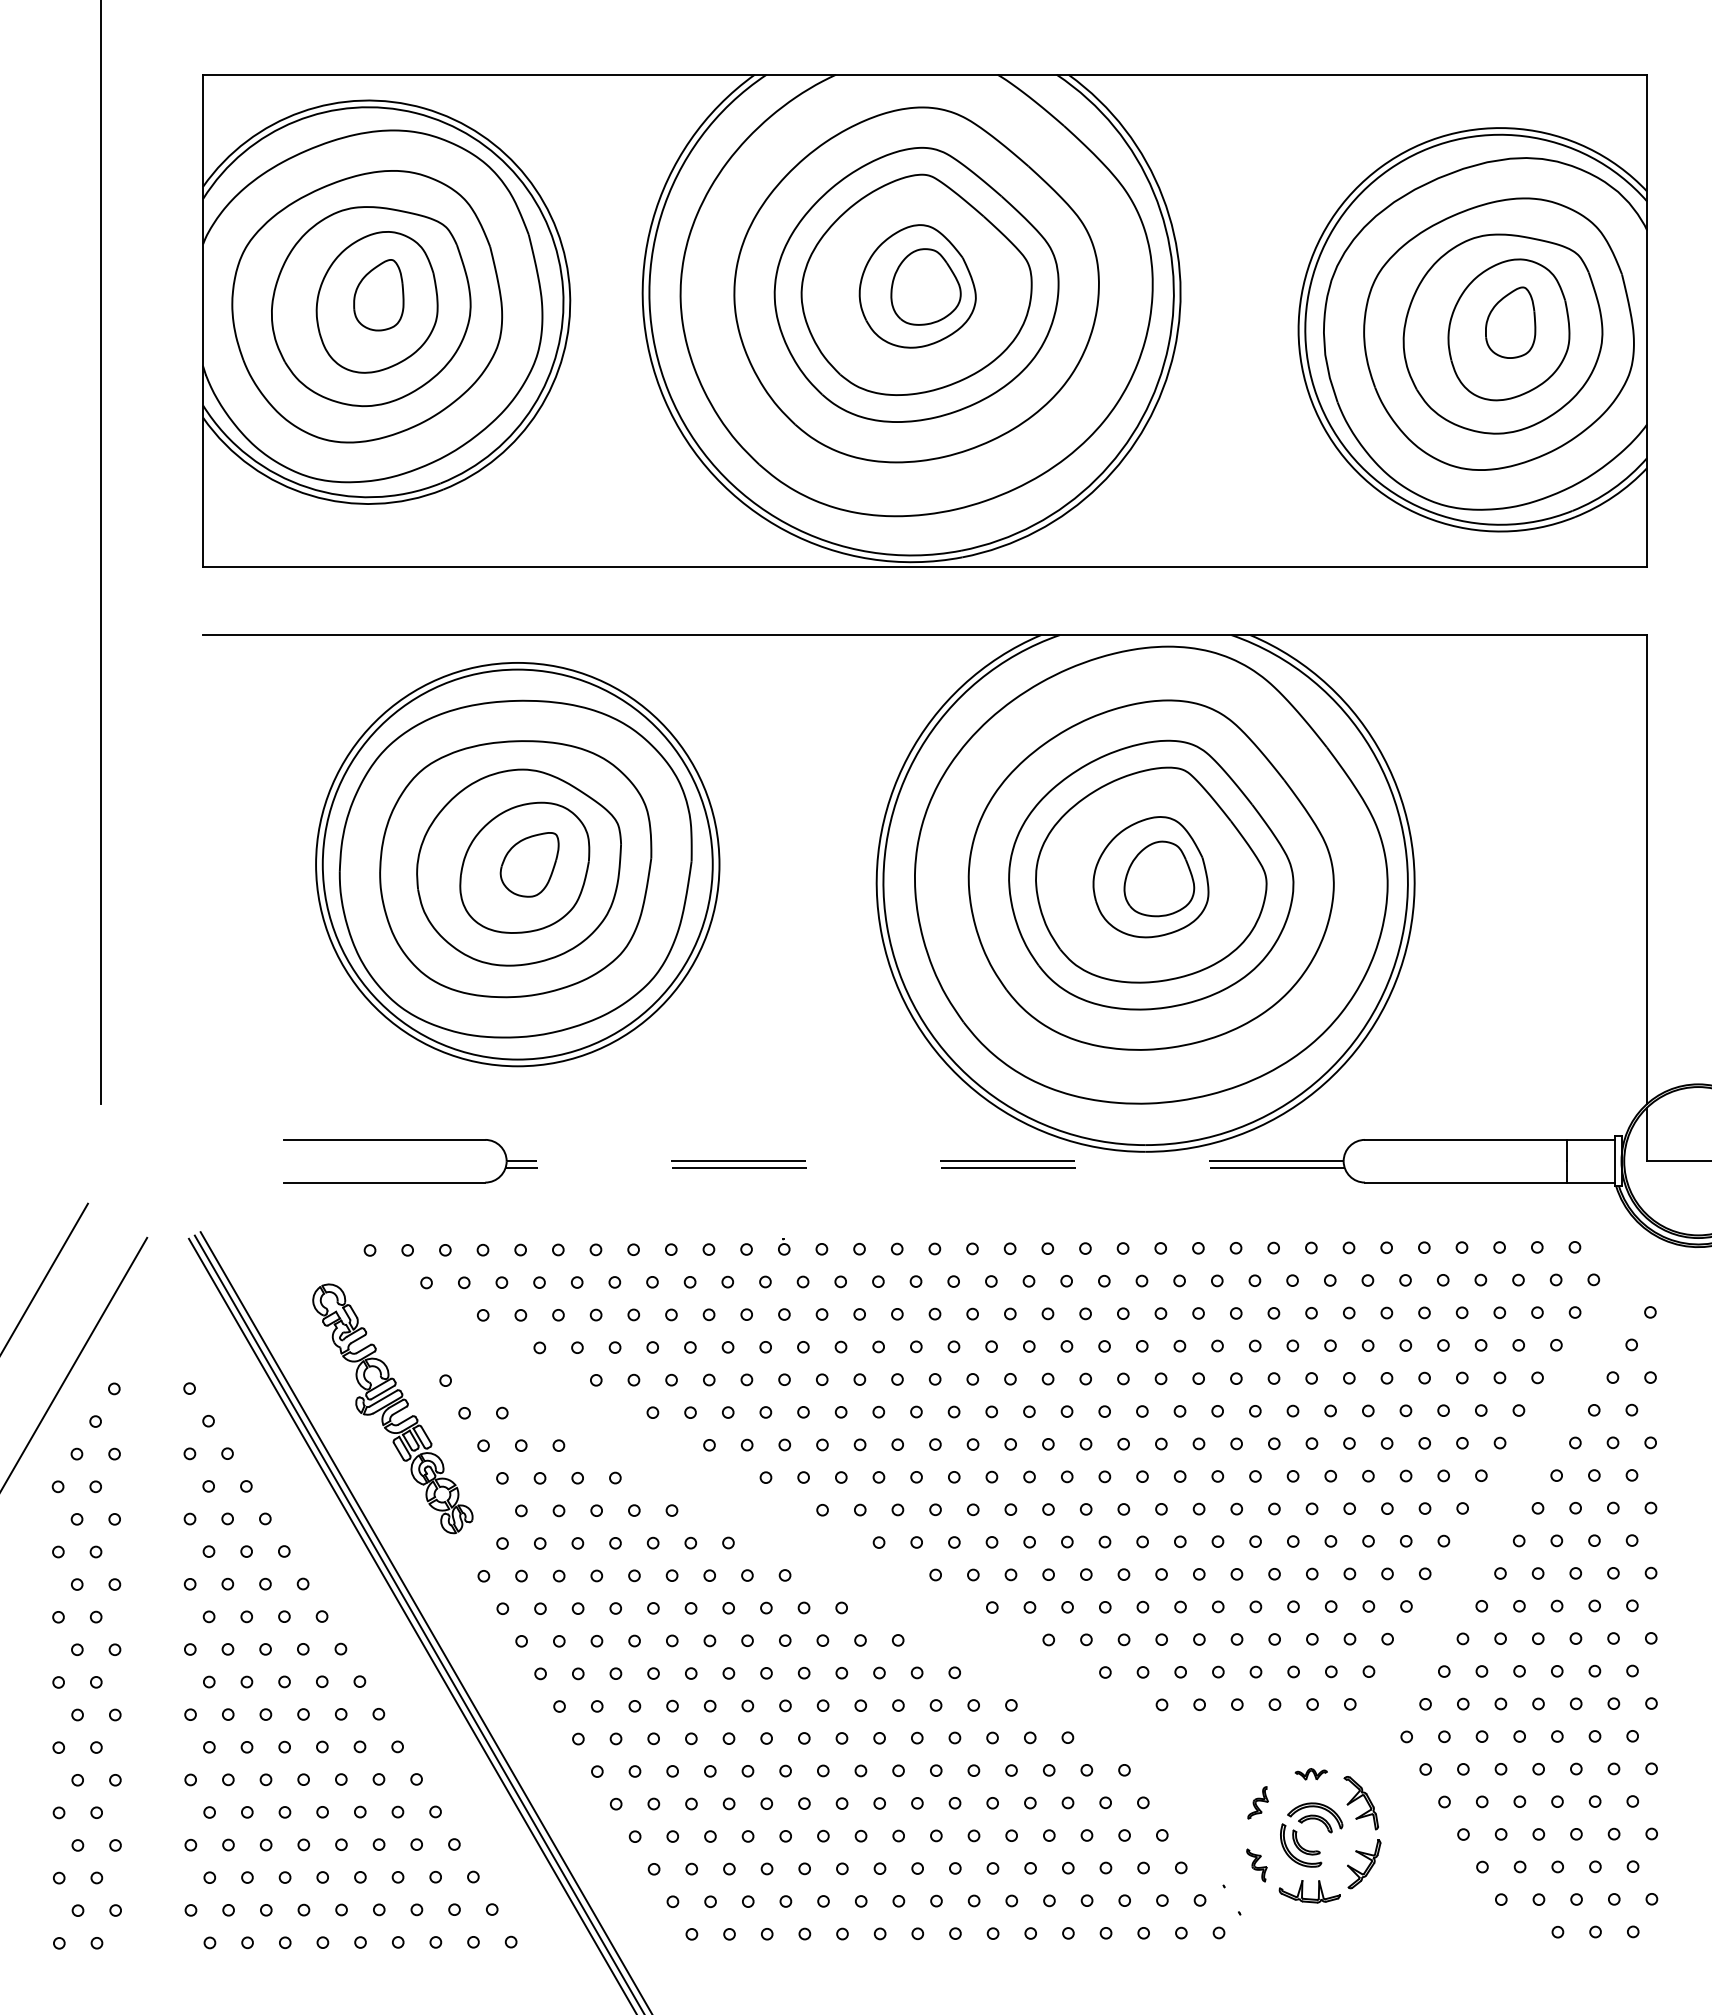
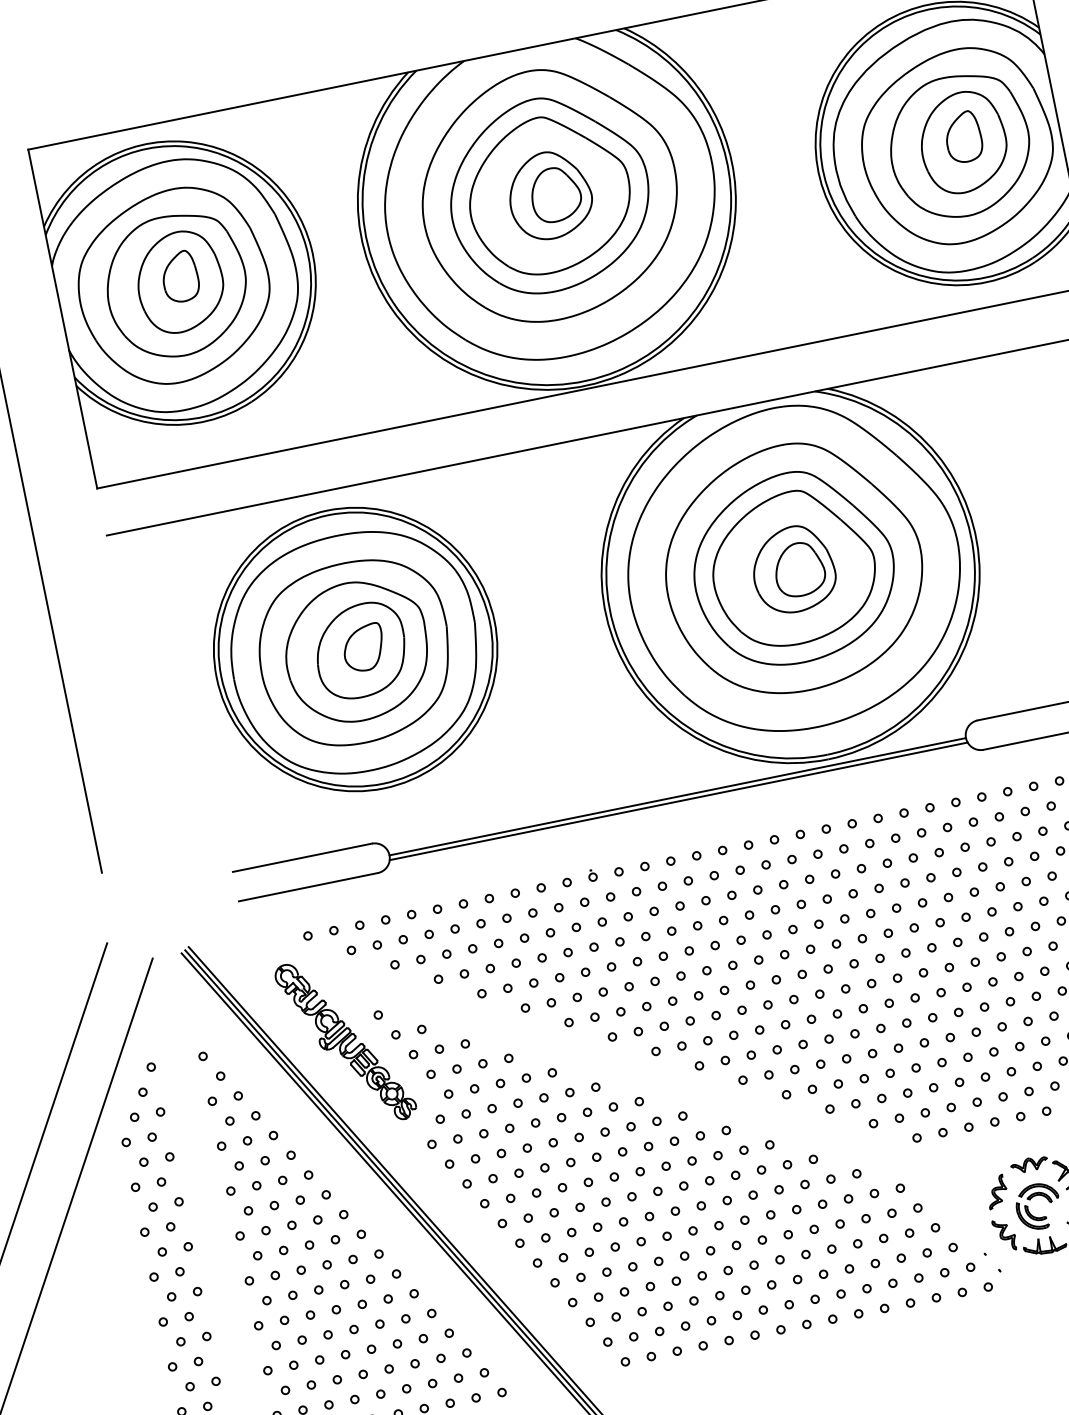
line: (925, 1161) -> (678, 796), dashed -> solid
line: (925, 1167) -> (678, 801), dashed -> solid
part: (1311, 1774) -> (1029, 1164), size x1.67
part: (1258, 1802) -> (997, 1191), size x1.43
part: (1256, 1865) -> (1004, 1235), size x1.43

